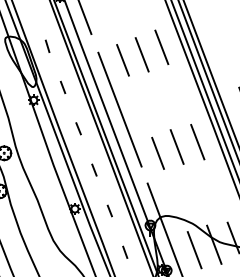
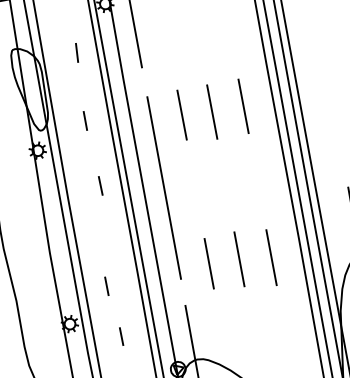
line: (47, 45) -> (77, 51), moved
line: (62, 87) -> (84, 120), moved
line: (78, 128) -> (100, 185), moved
line: (94, 169) -> (107, 285), moved

